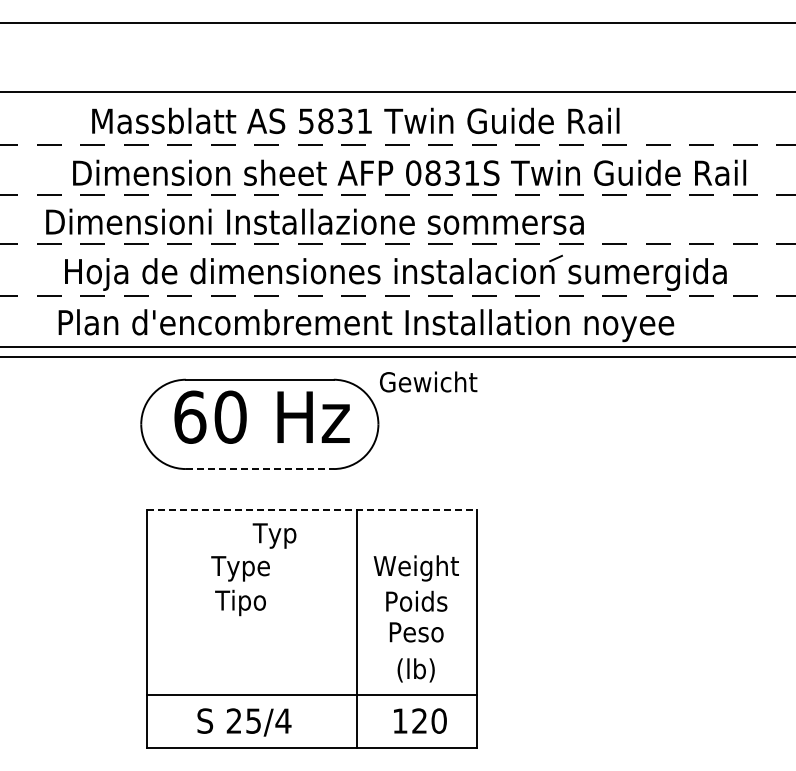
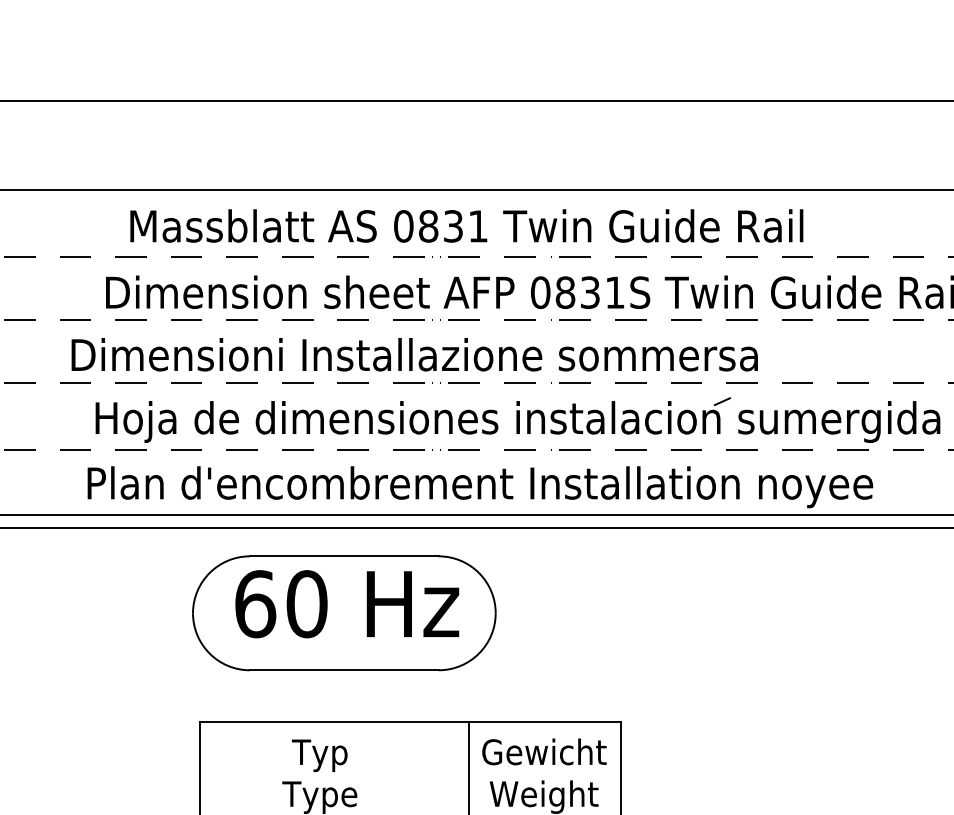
text: (306, 121) -> (403, 226), 5831 -> 0831
text: (428, 381) -> (544, 751), moved
line: (259, 469) -> (343, 670), dashed -> solid
line: (312, 509) -> (411, 721), dashed -> solid
text: (274, 535) -> (319, 755), moved

